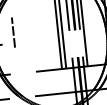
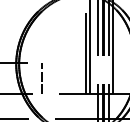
line: (12, 32) -> (41, 78), moved

